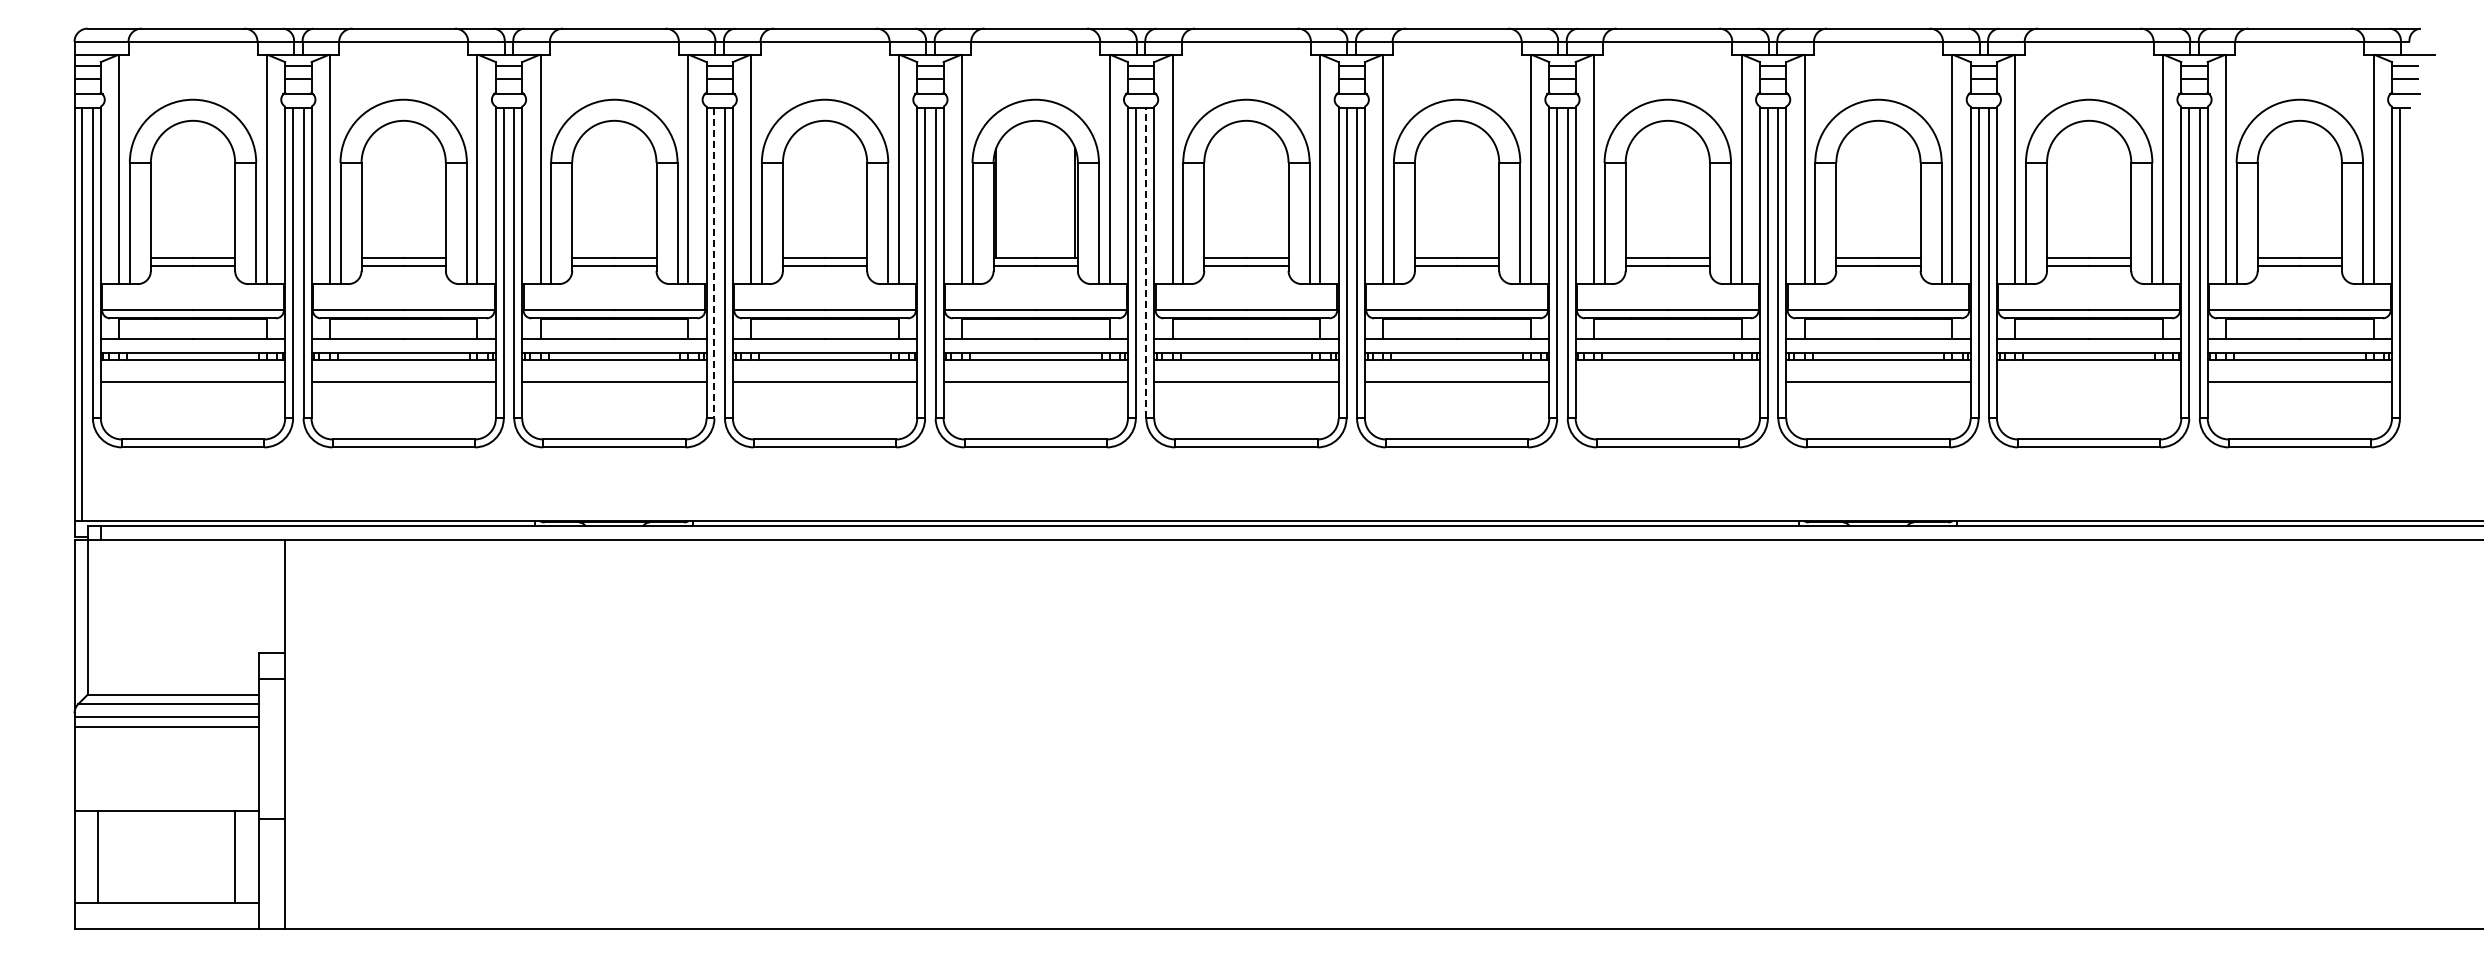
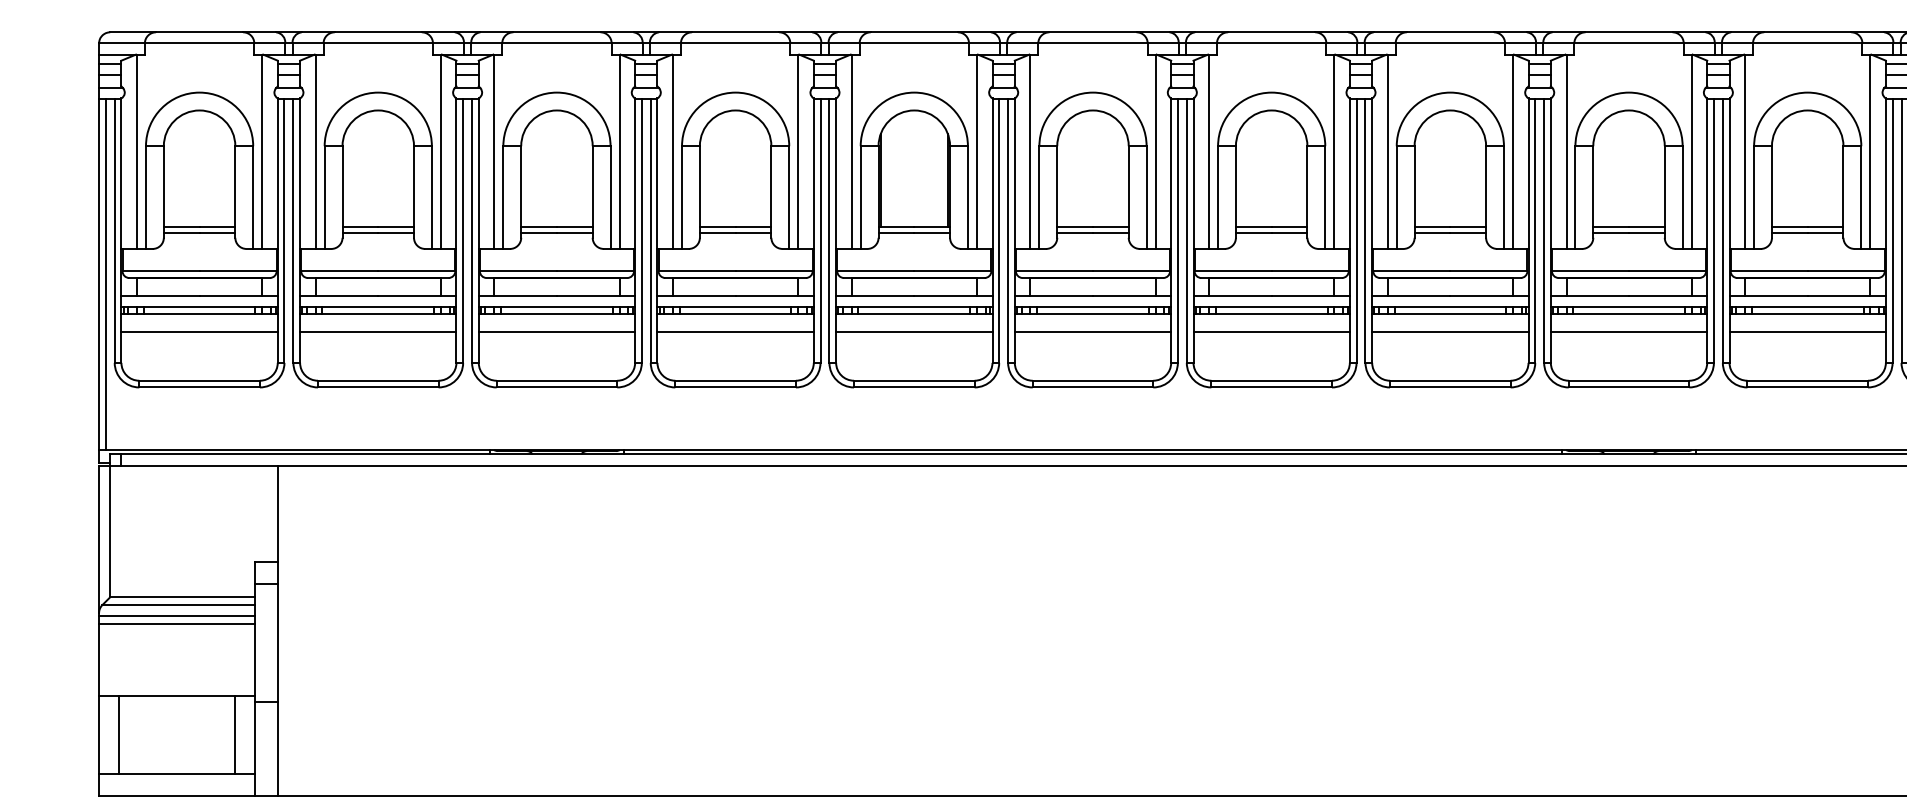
line: (1146, 262) -> (1008, 230), dashed -> solid
line: (714, 263) -> (641, 231), dashed -> solid
line: (1667, 381) -> (1450, 331), added
line: (2088, 381) -> (1807, 331), added

